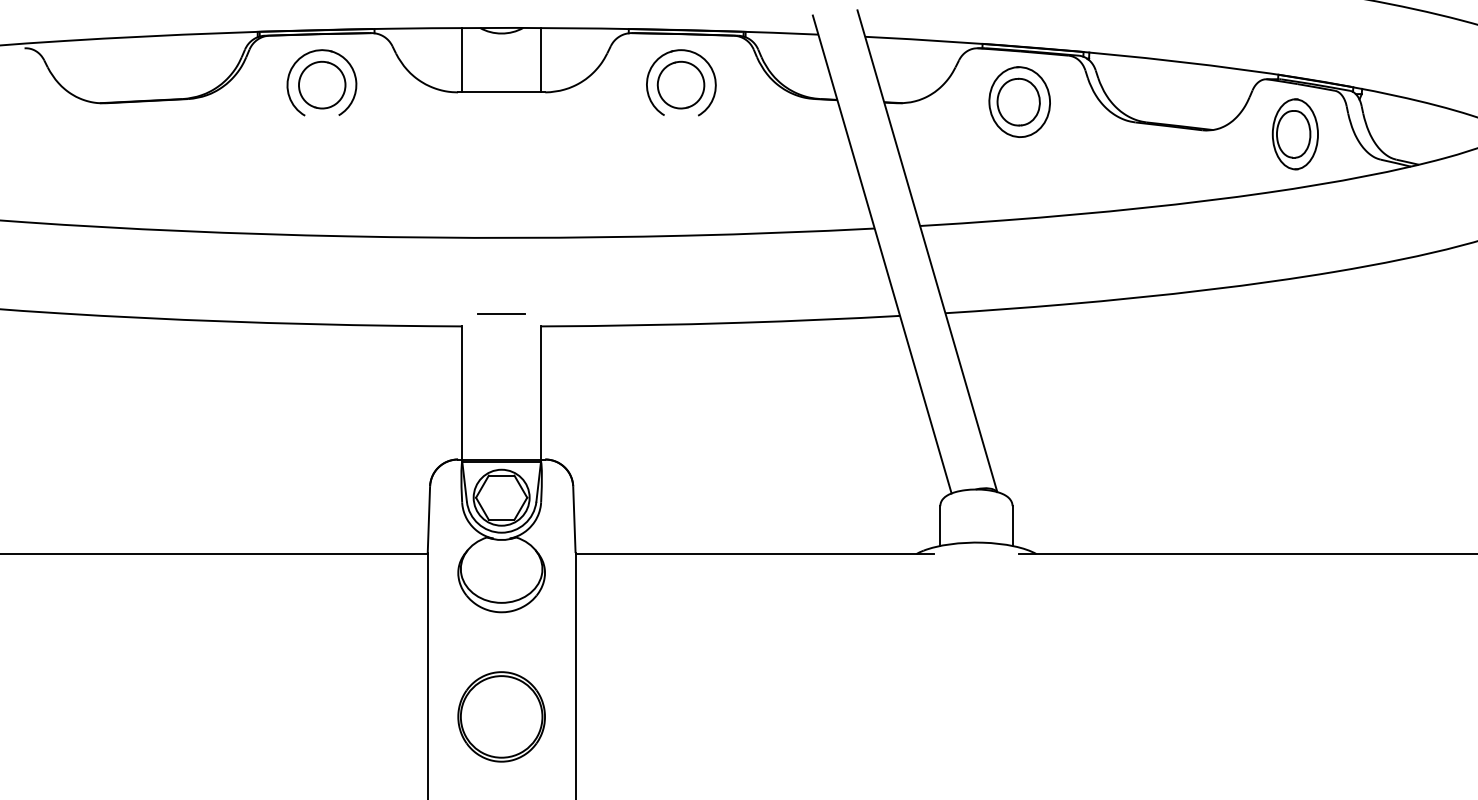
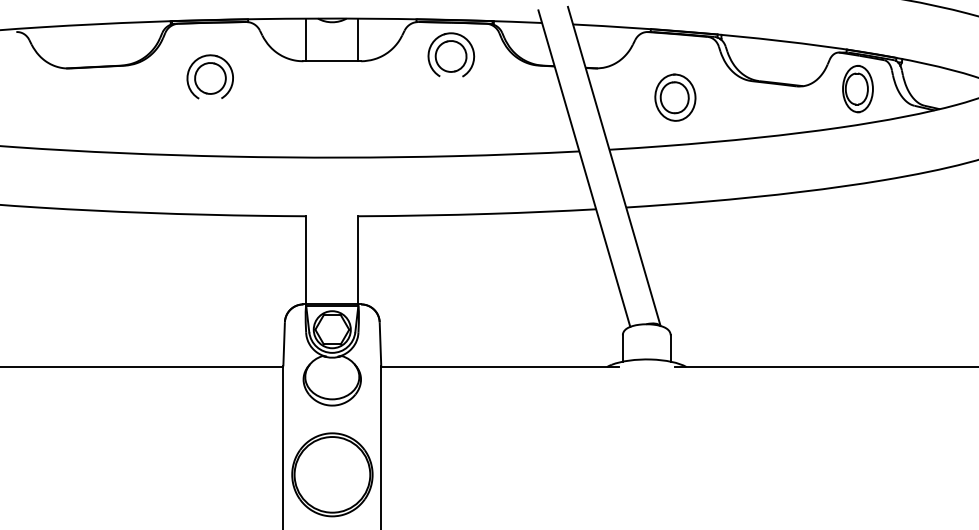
part: (320, 82) -> (209, 76), moved
part: (1019, 101) -> (675, 97), moved
line: (500, 313) -> (331, 207), removed
part: (500, 716) -> (331, 474), size x1.4

